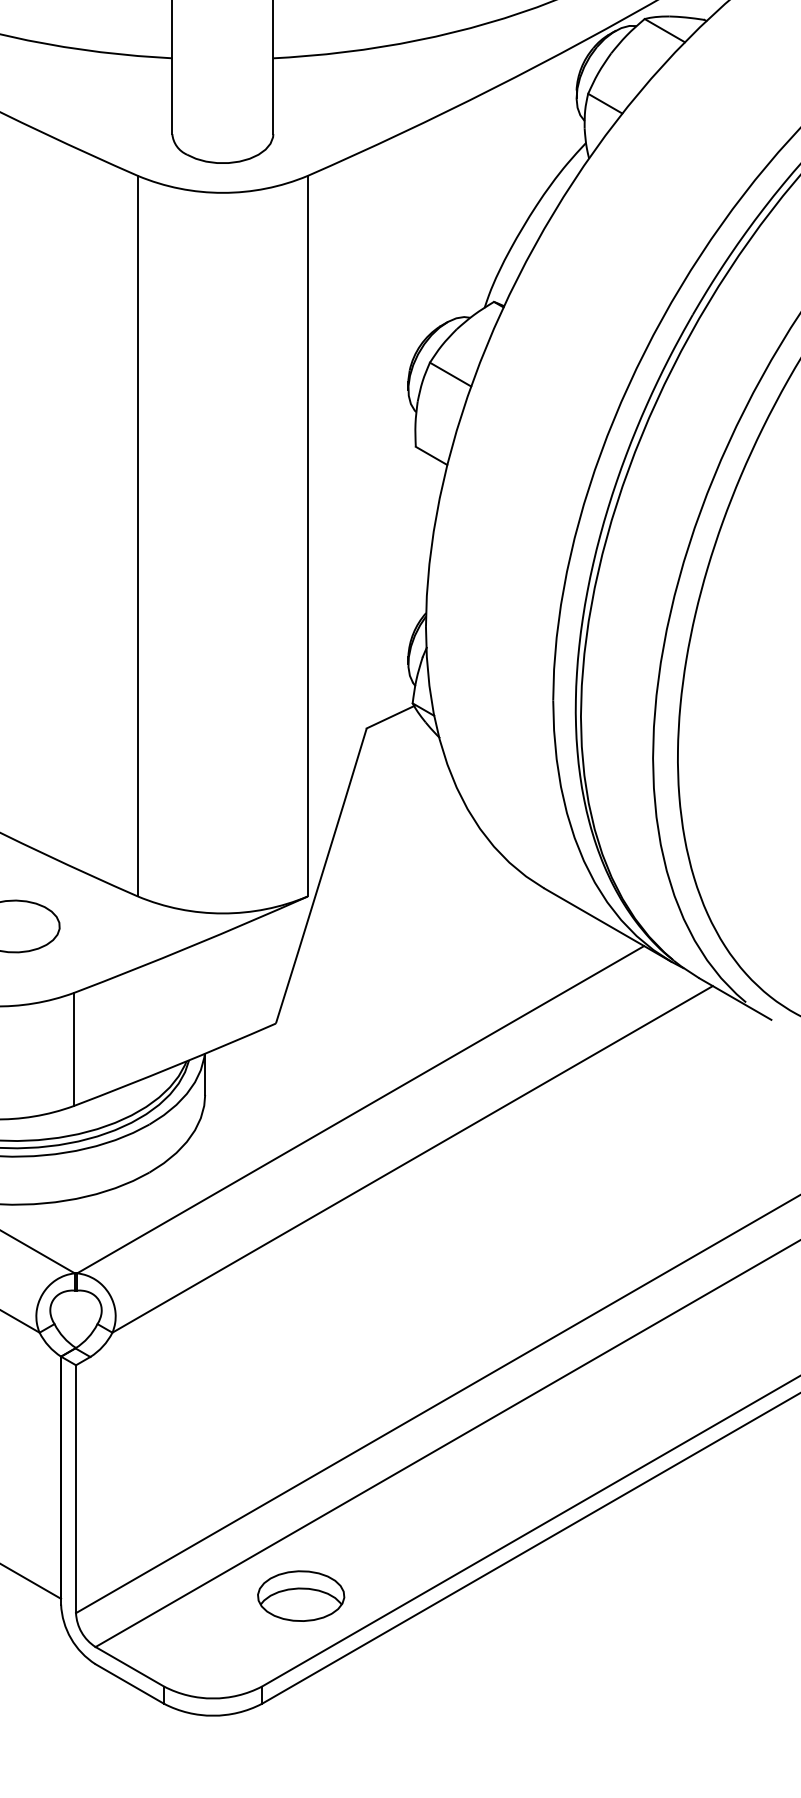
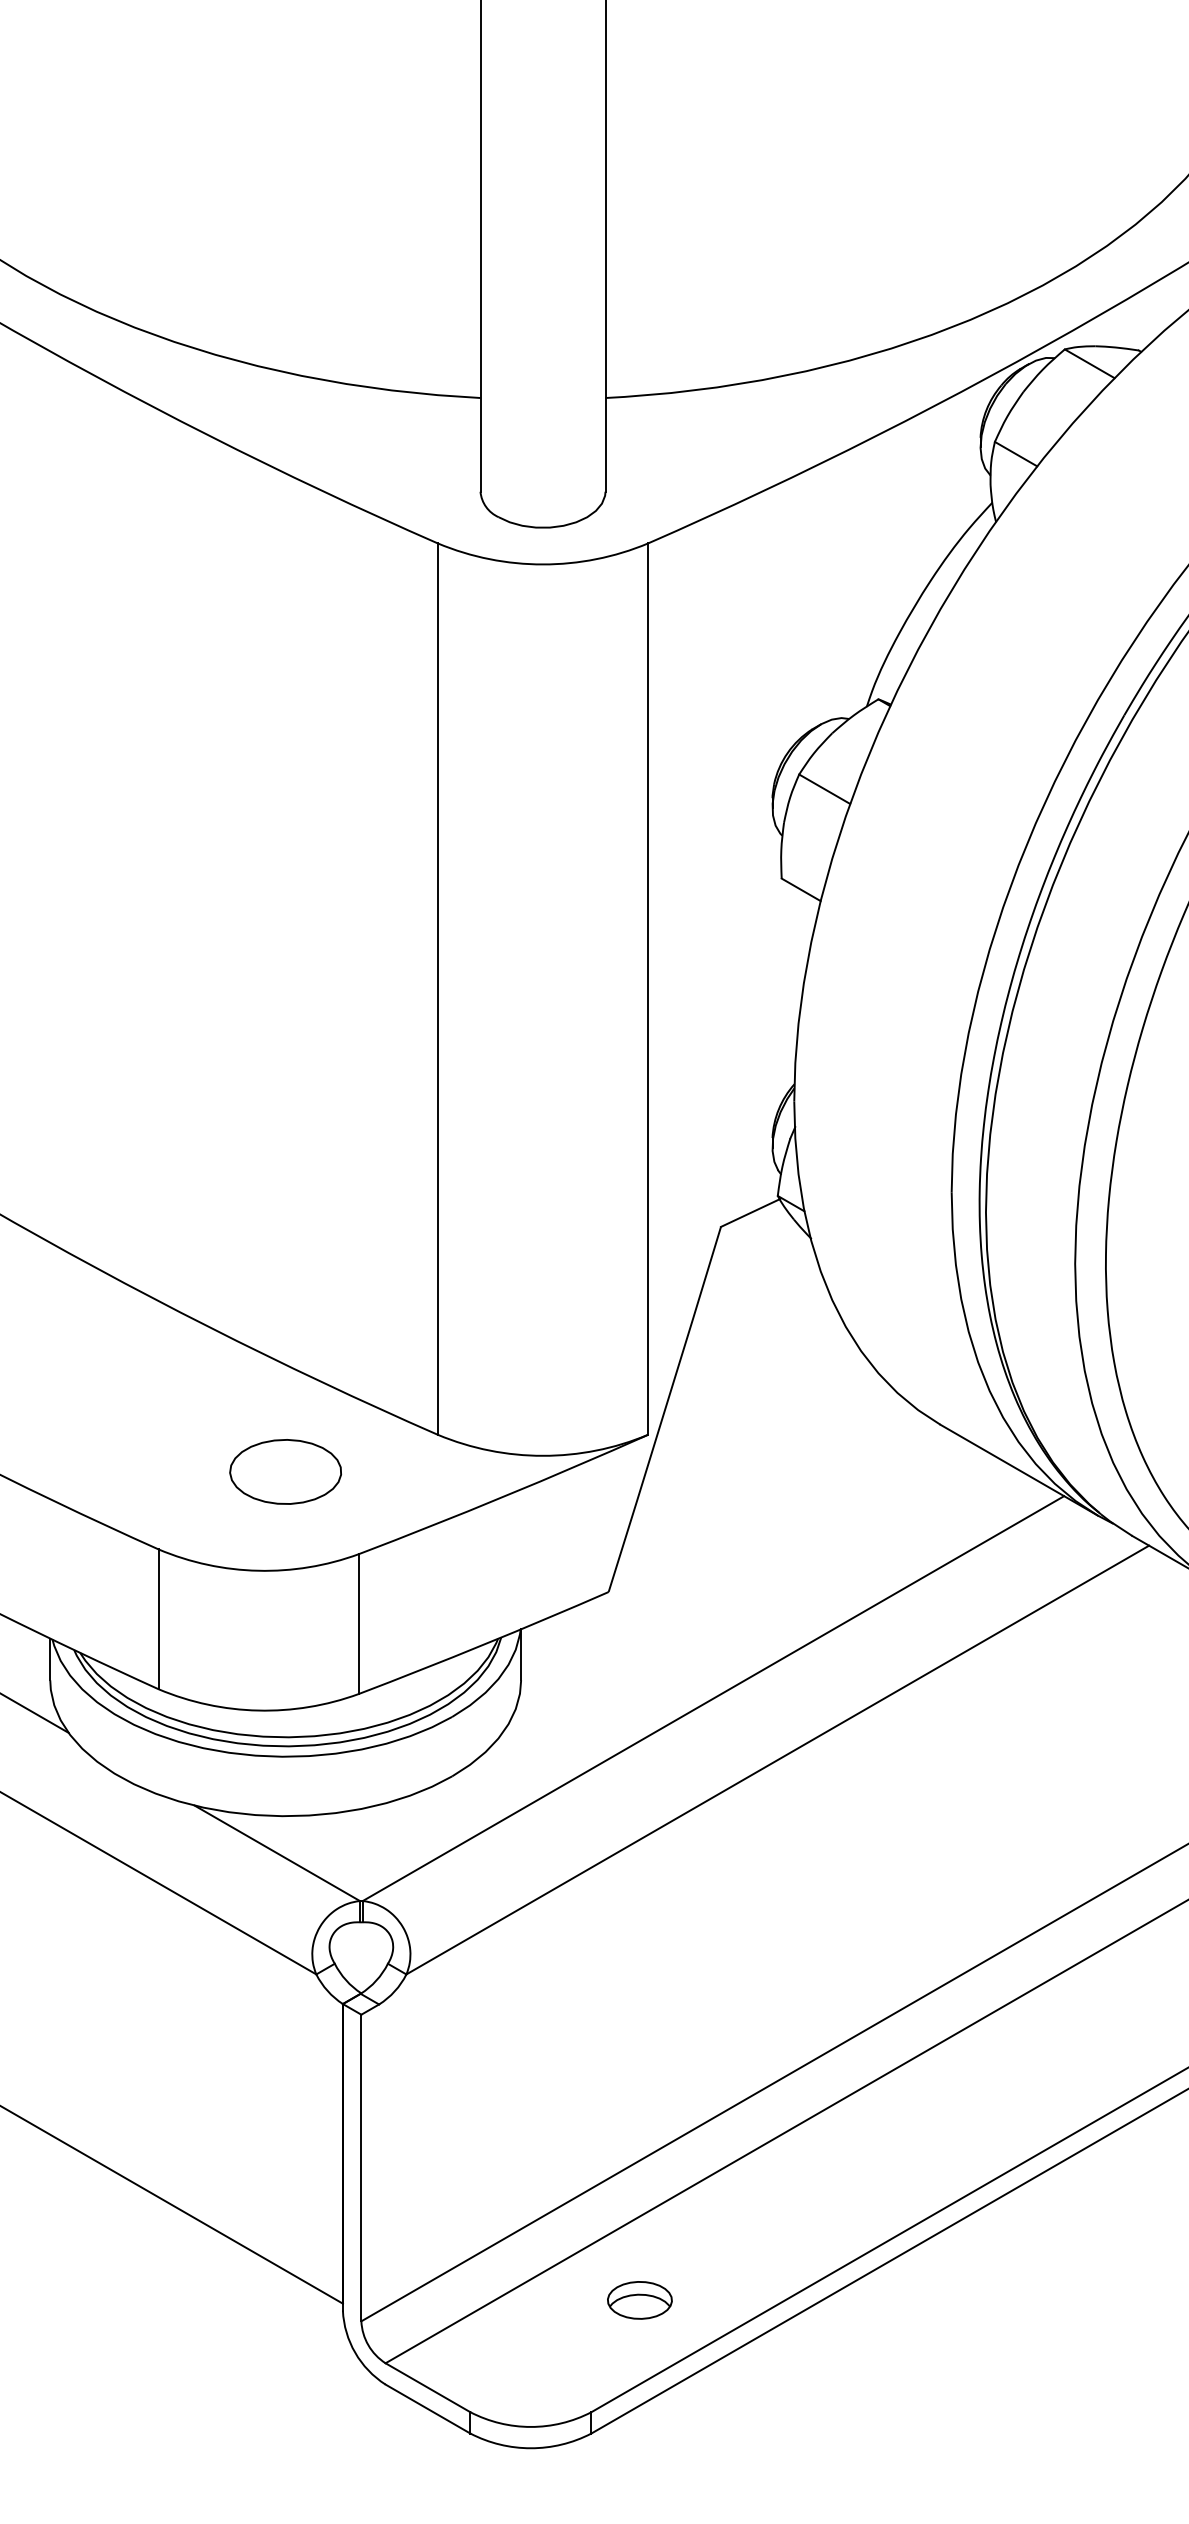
part: (300, 1596) -> (639, 2300), size x0.6

